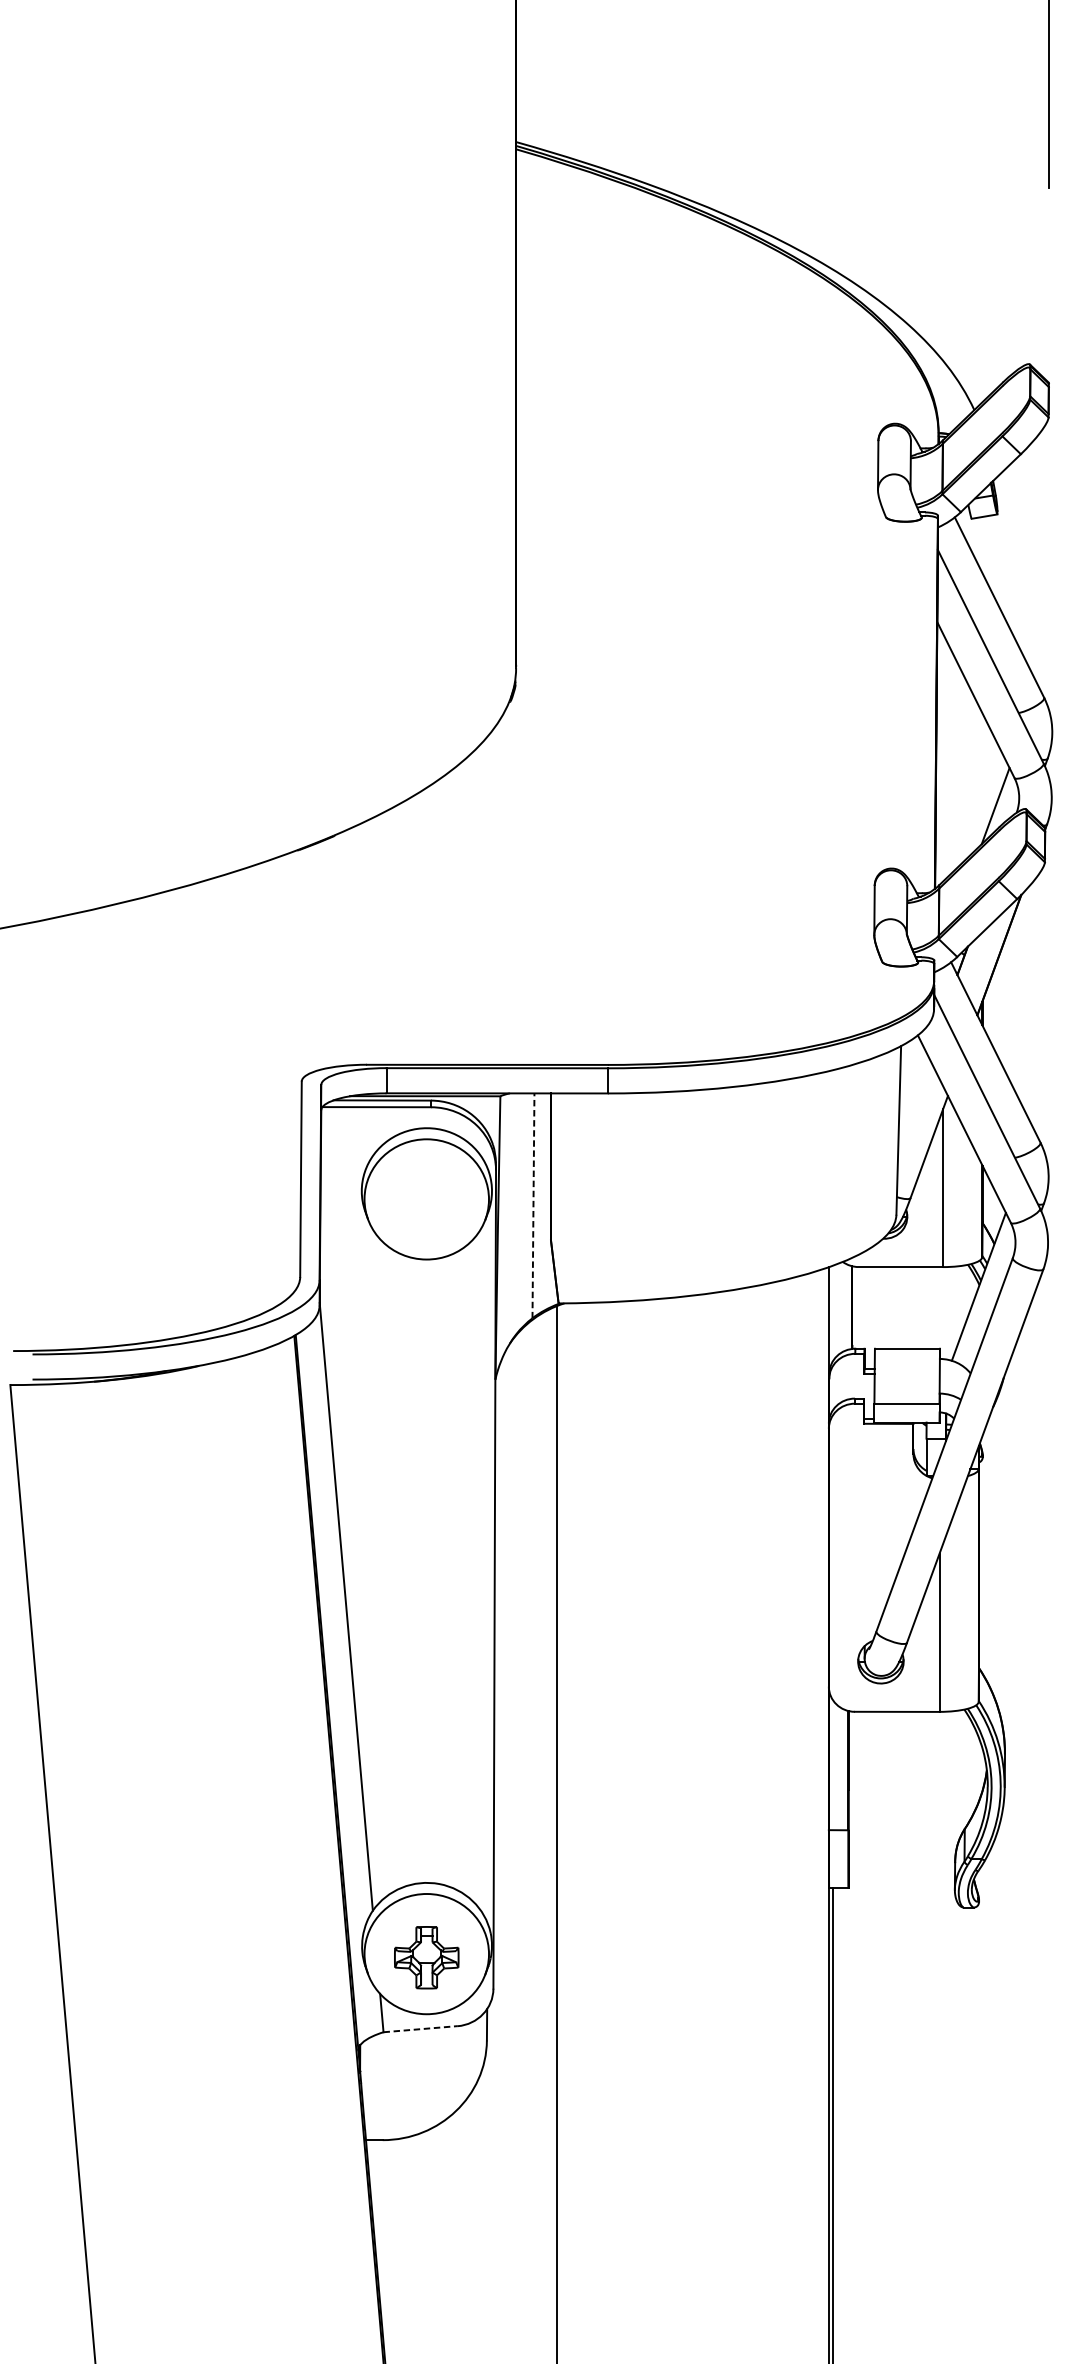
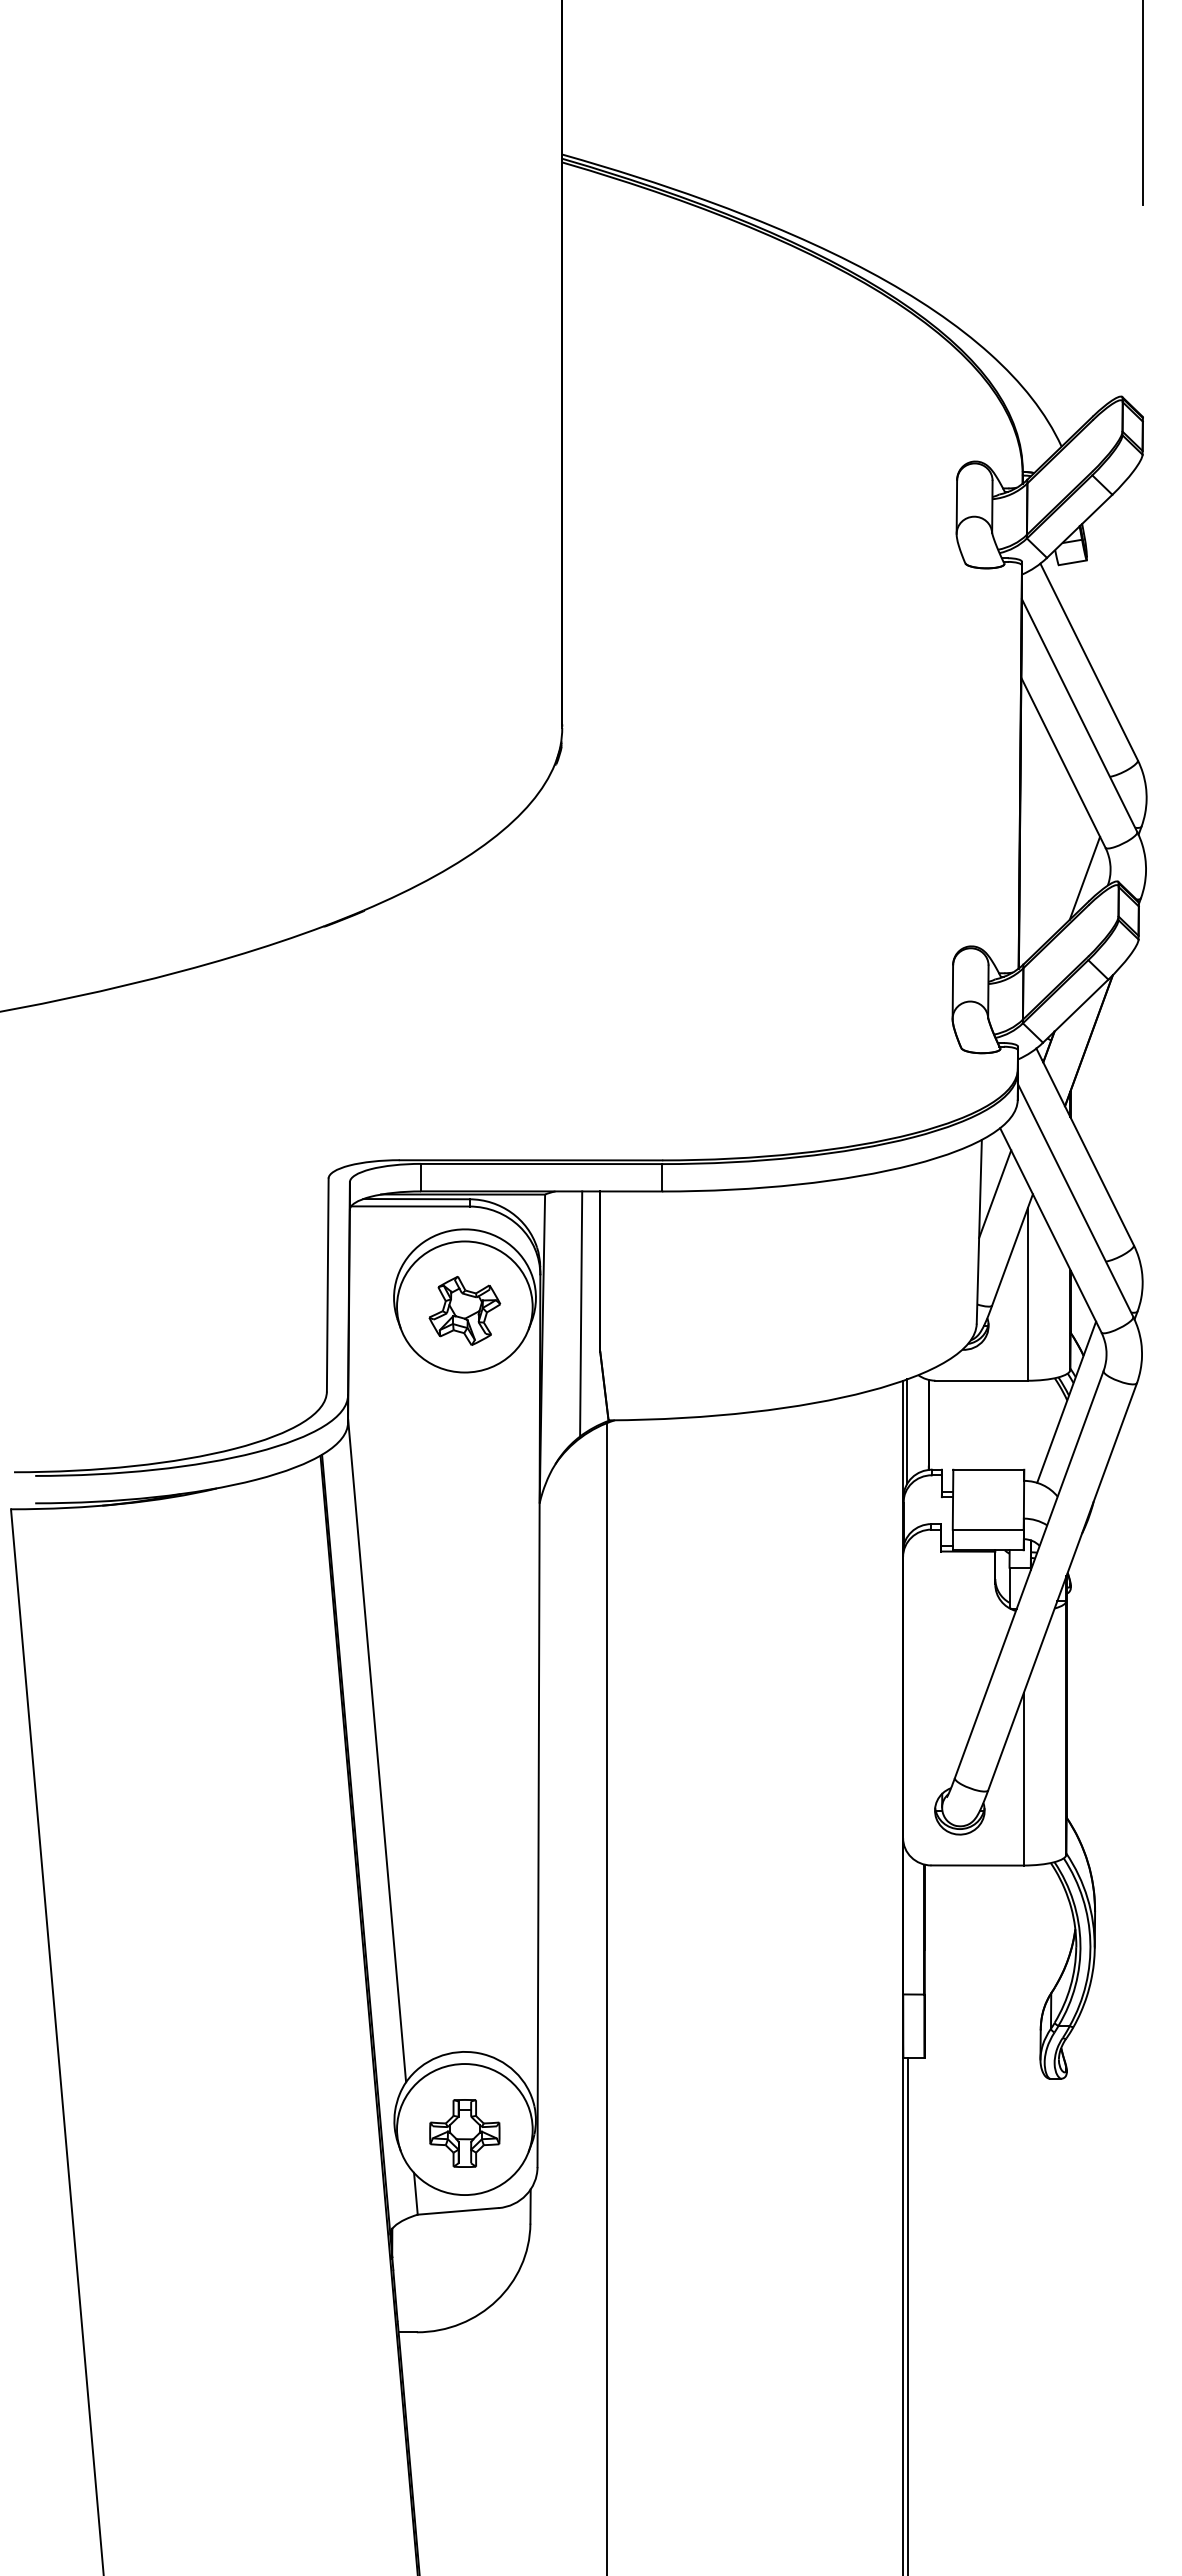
line: (913, 1096) -> (995, 1194), added
part: (426, 1202) -> (464, 1310), added
line: (533, 1206) -> (581, 1314), dashed -> solid
line: (832, 1313) -> (907, 1431), added
line: (420, 2029) -> (458, 2211), dashed -> solid

